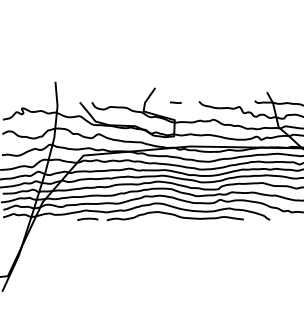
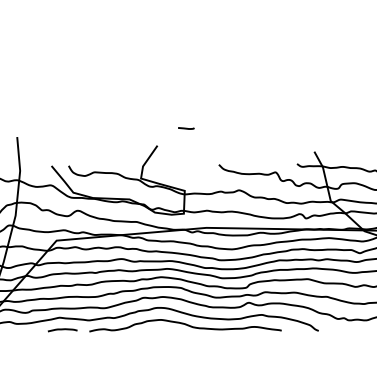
curve: (175, 102) -> (185, 128), moved

